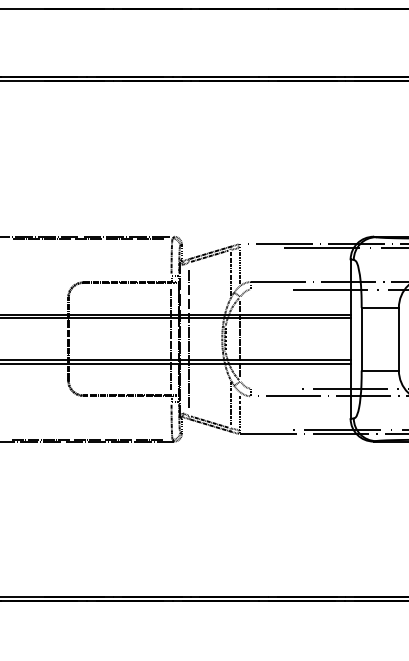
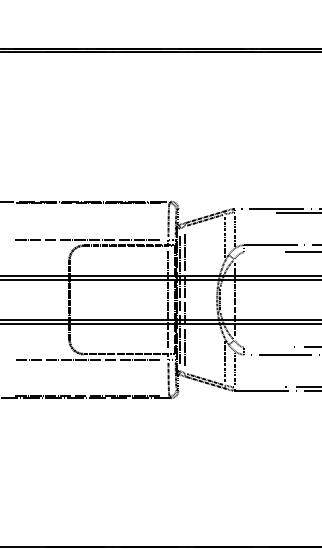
line: (87, 276) -> (87, 239), added
line: (183, 339) -> (179, 300), added
line: (87, 401) -> (87, 359), added

